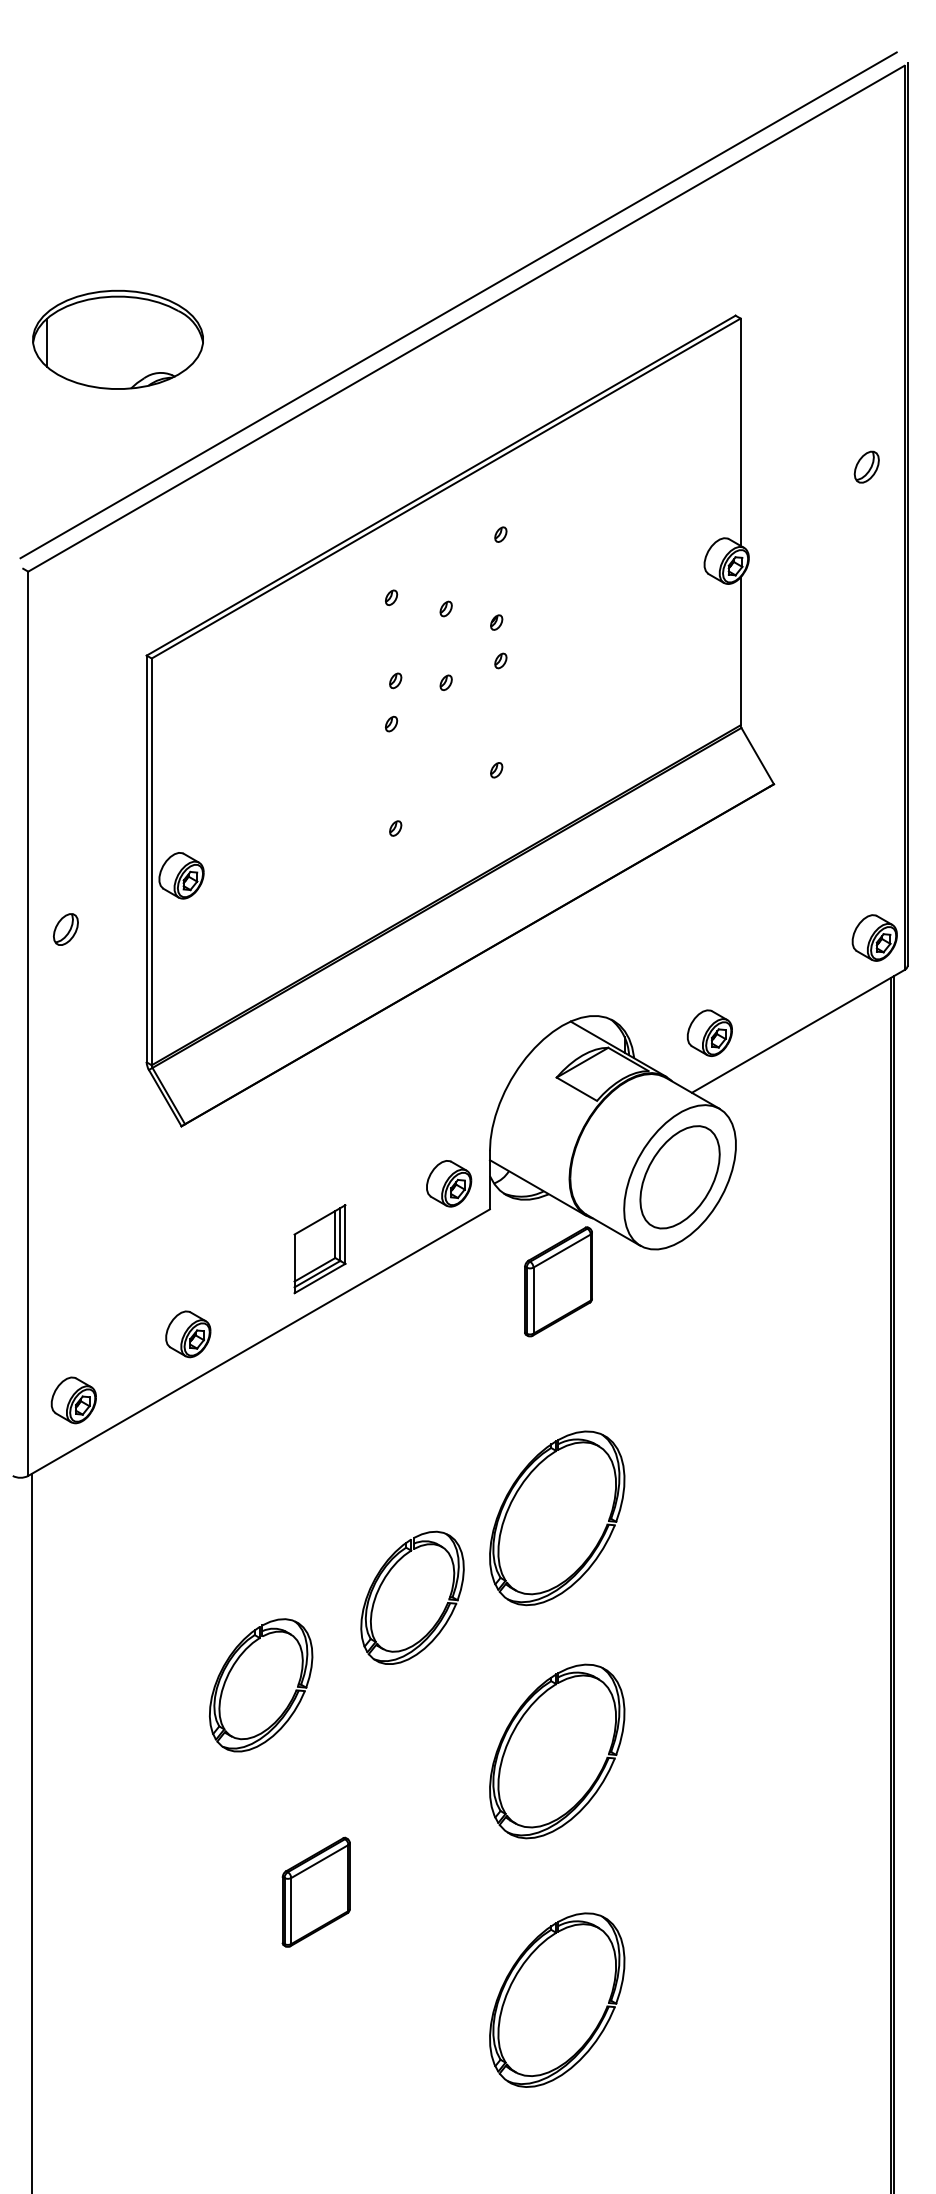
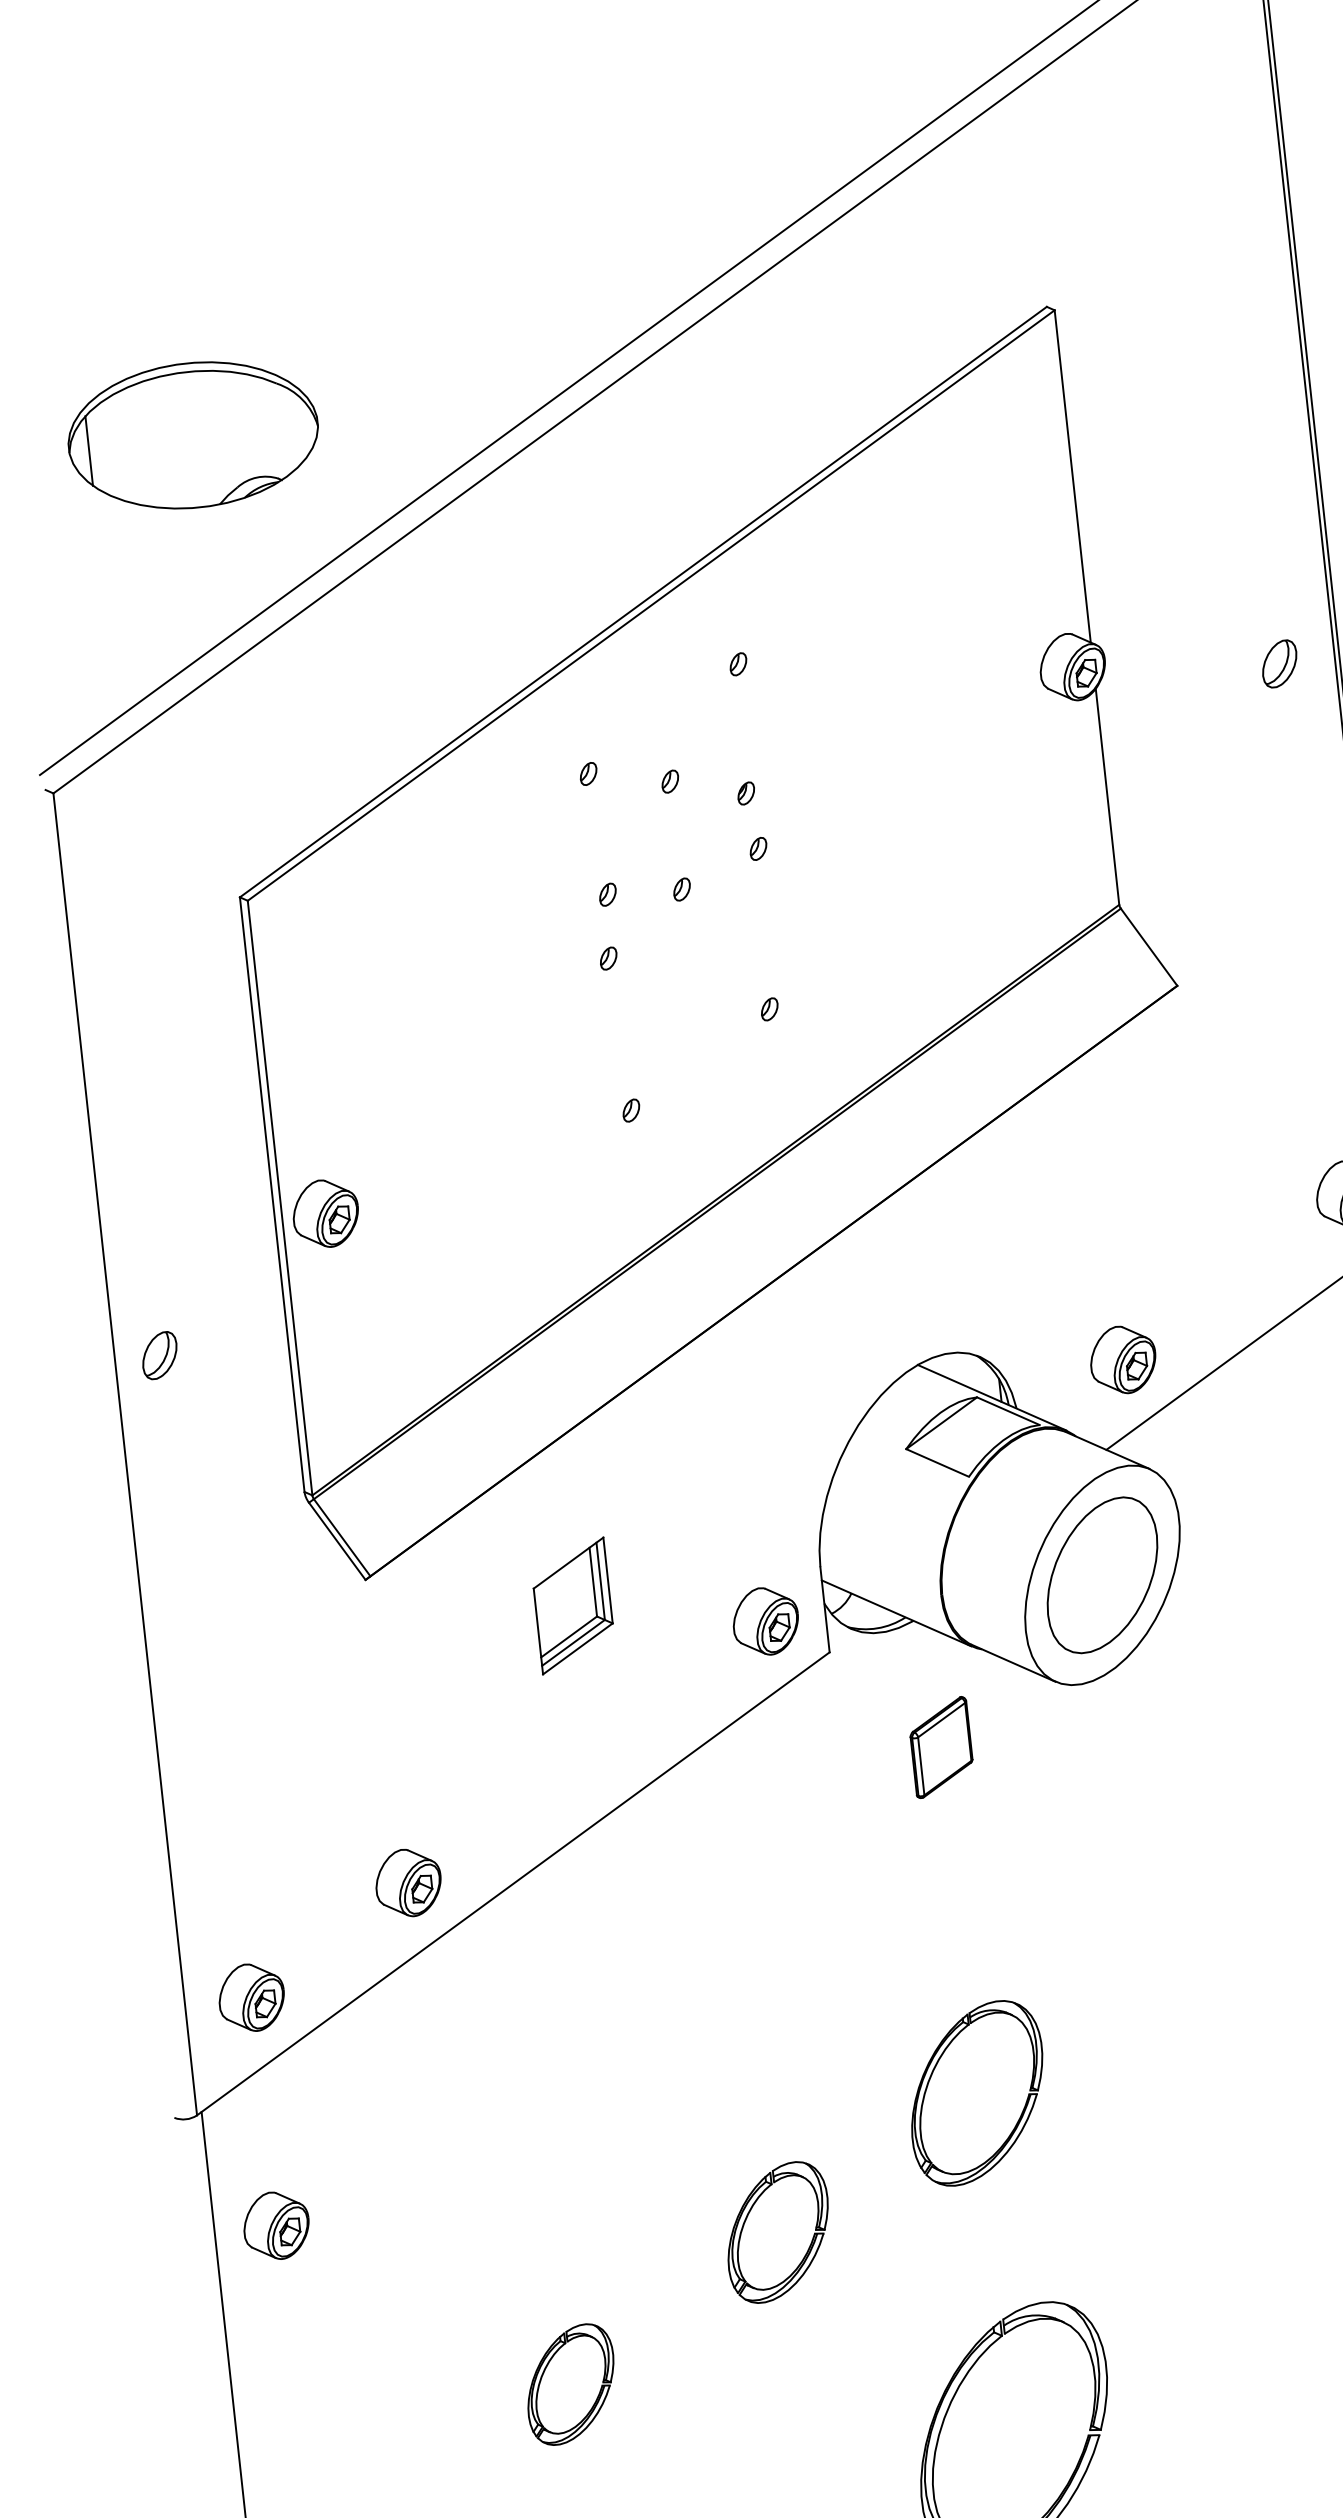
part: (117, 339) -> (192, 434), moved
part: (866, 466) -> (1279, 662), moved
part: (65, 929) -> (159, 1355), moved
part: (319, 1249) -> (572, 1606), moved
part: (558, 1281) -> (941, 1746), size x0.6
part: (557, 1518) -> (977, 2093), size x0.7
part: (73, 1556) -> (275, 2225), added
part: (412, 1597) -> (778, 2232), size x0.7
part: (261, 1685) -> (571, 2384), size x0.6

